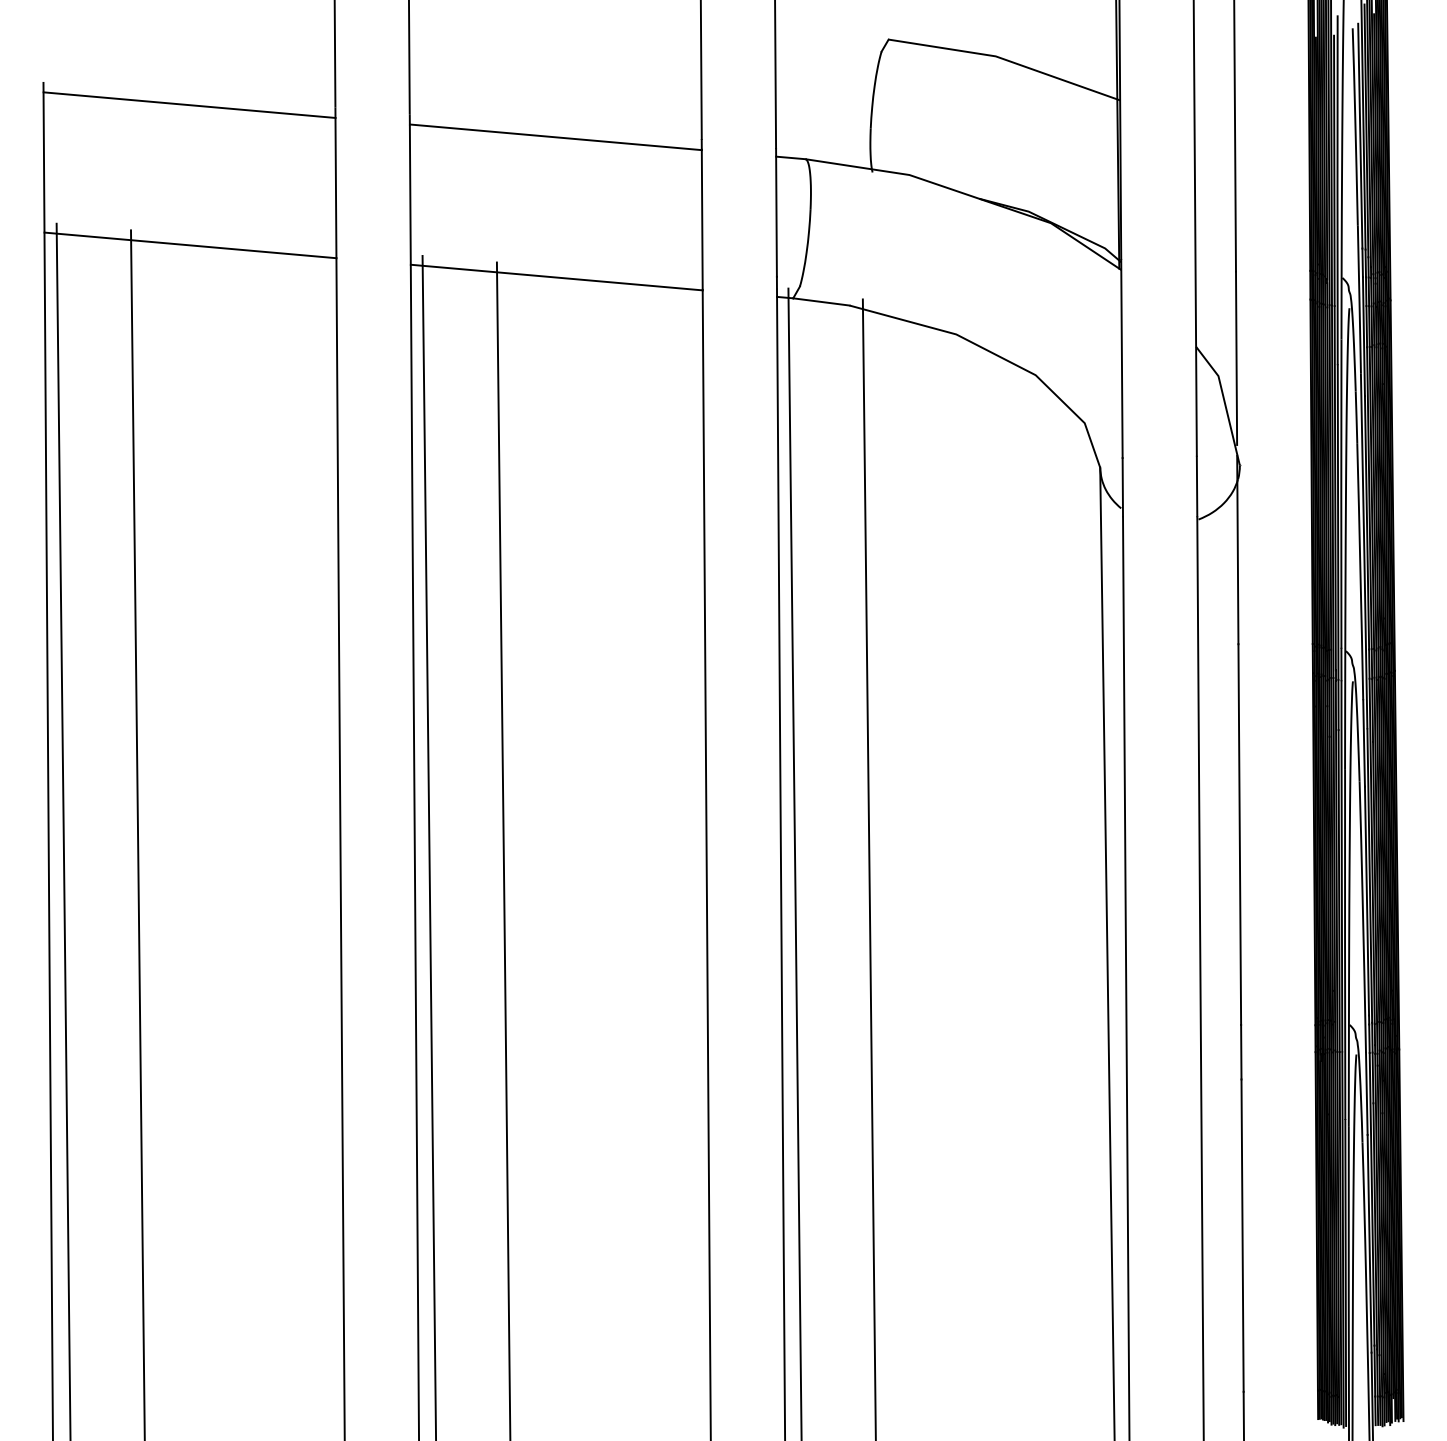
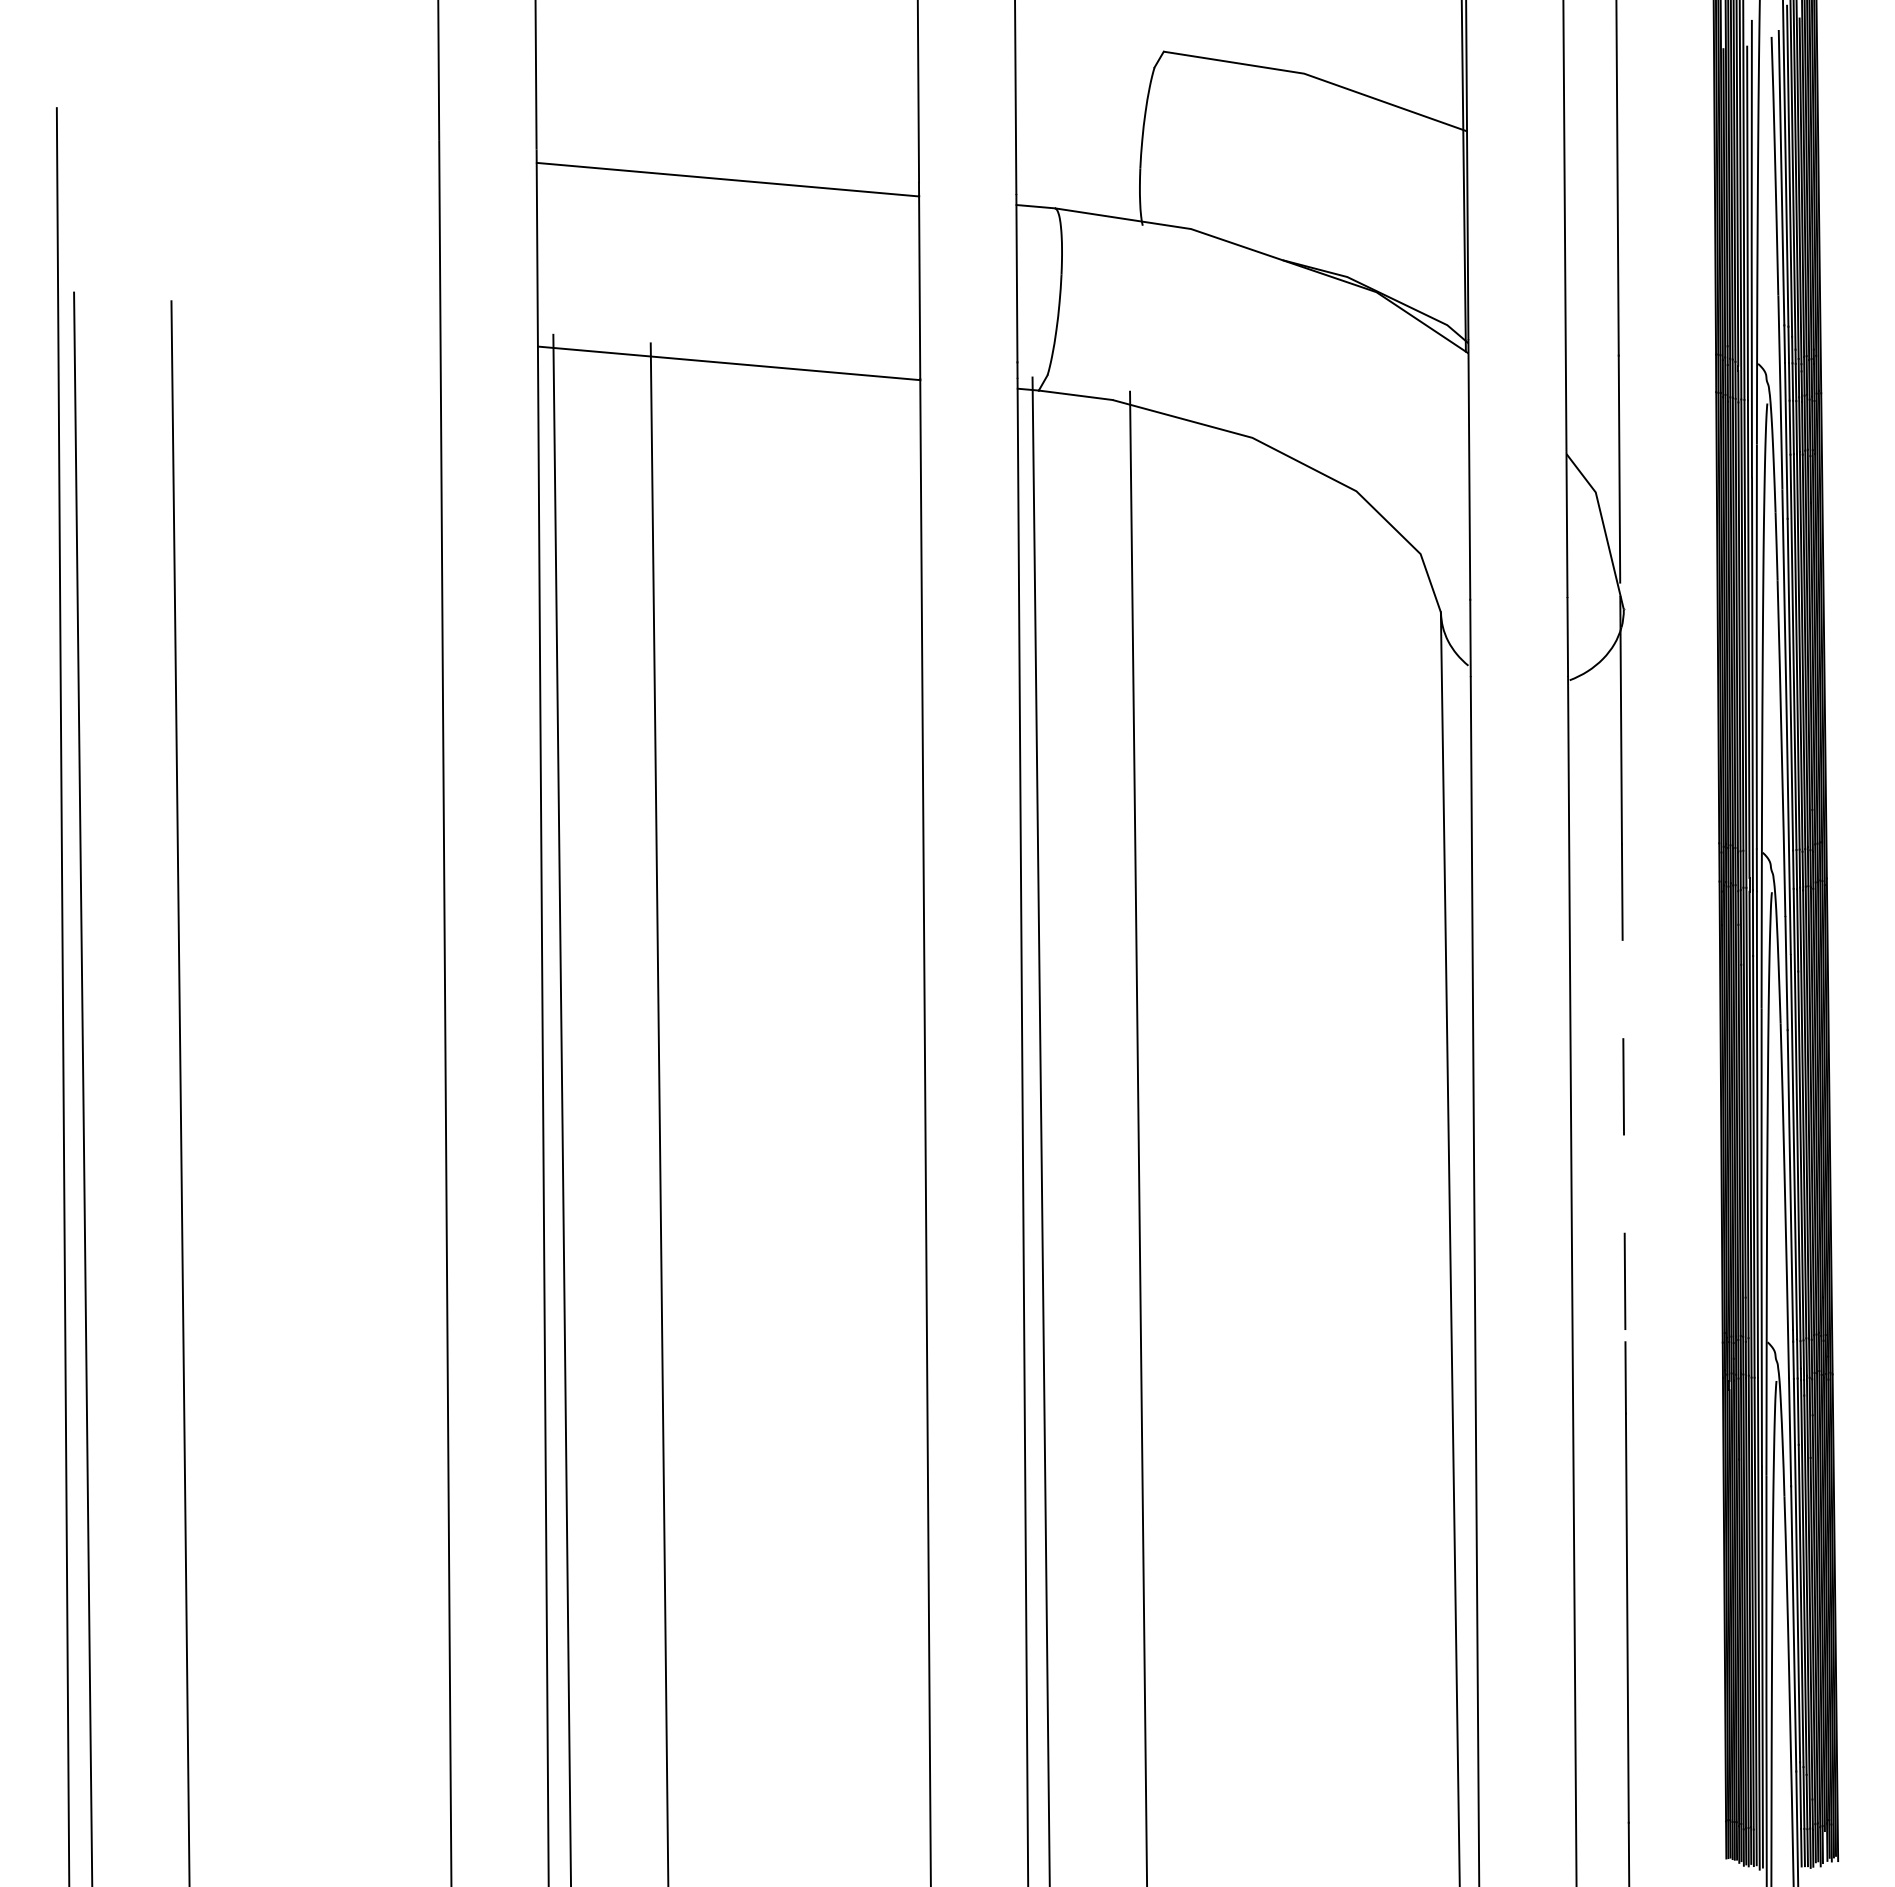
line: (189, 105) -> (248, 137), removed
line: (190, 245) -> (249, 321), removed
line: (1239, 835) -> (1623, 1093), solid -> dashed

